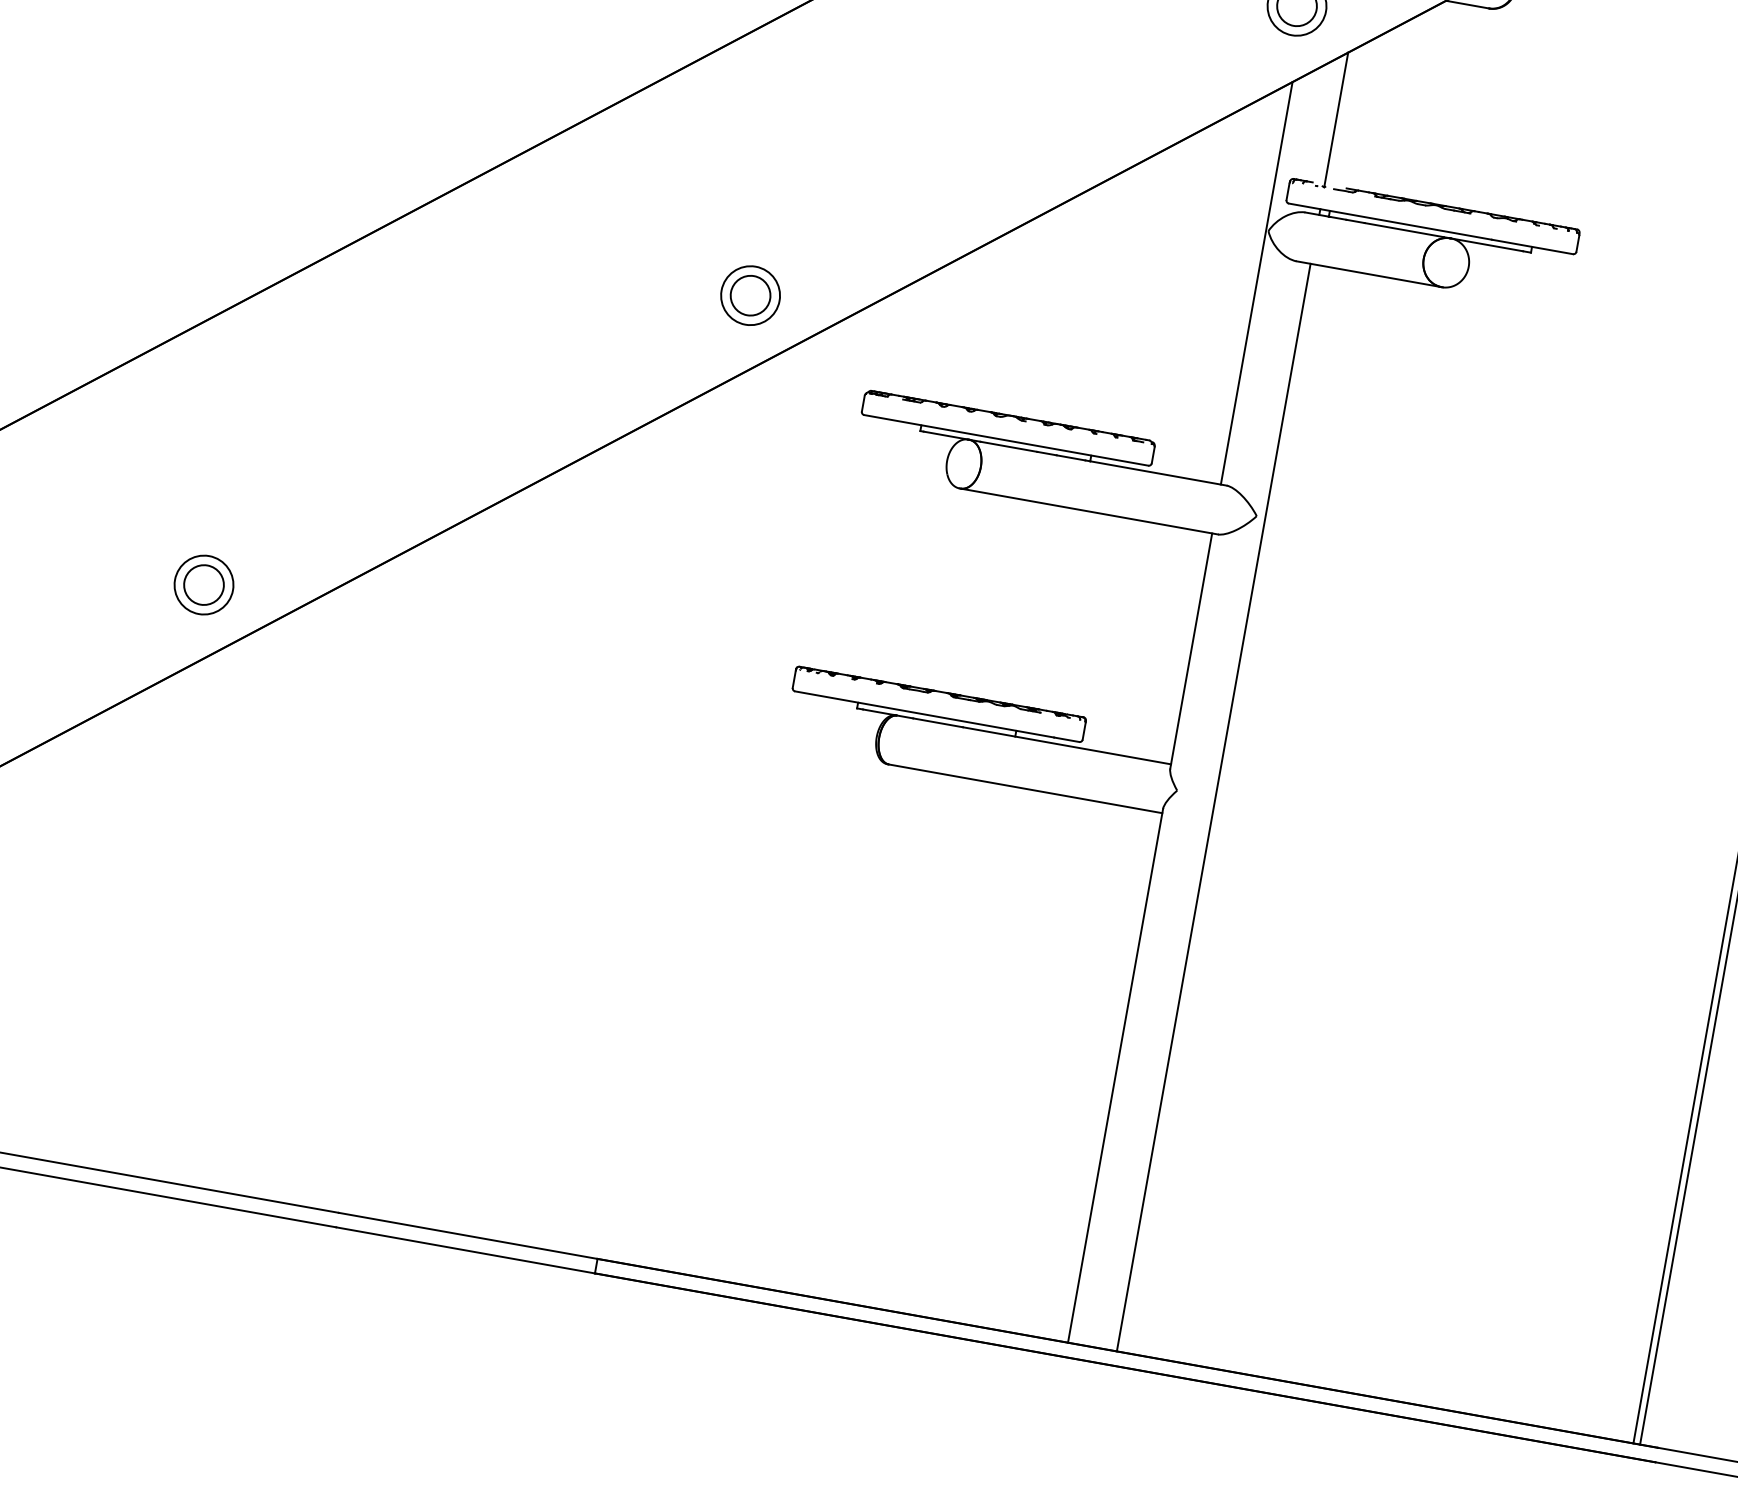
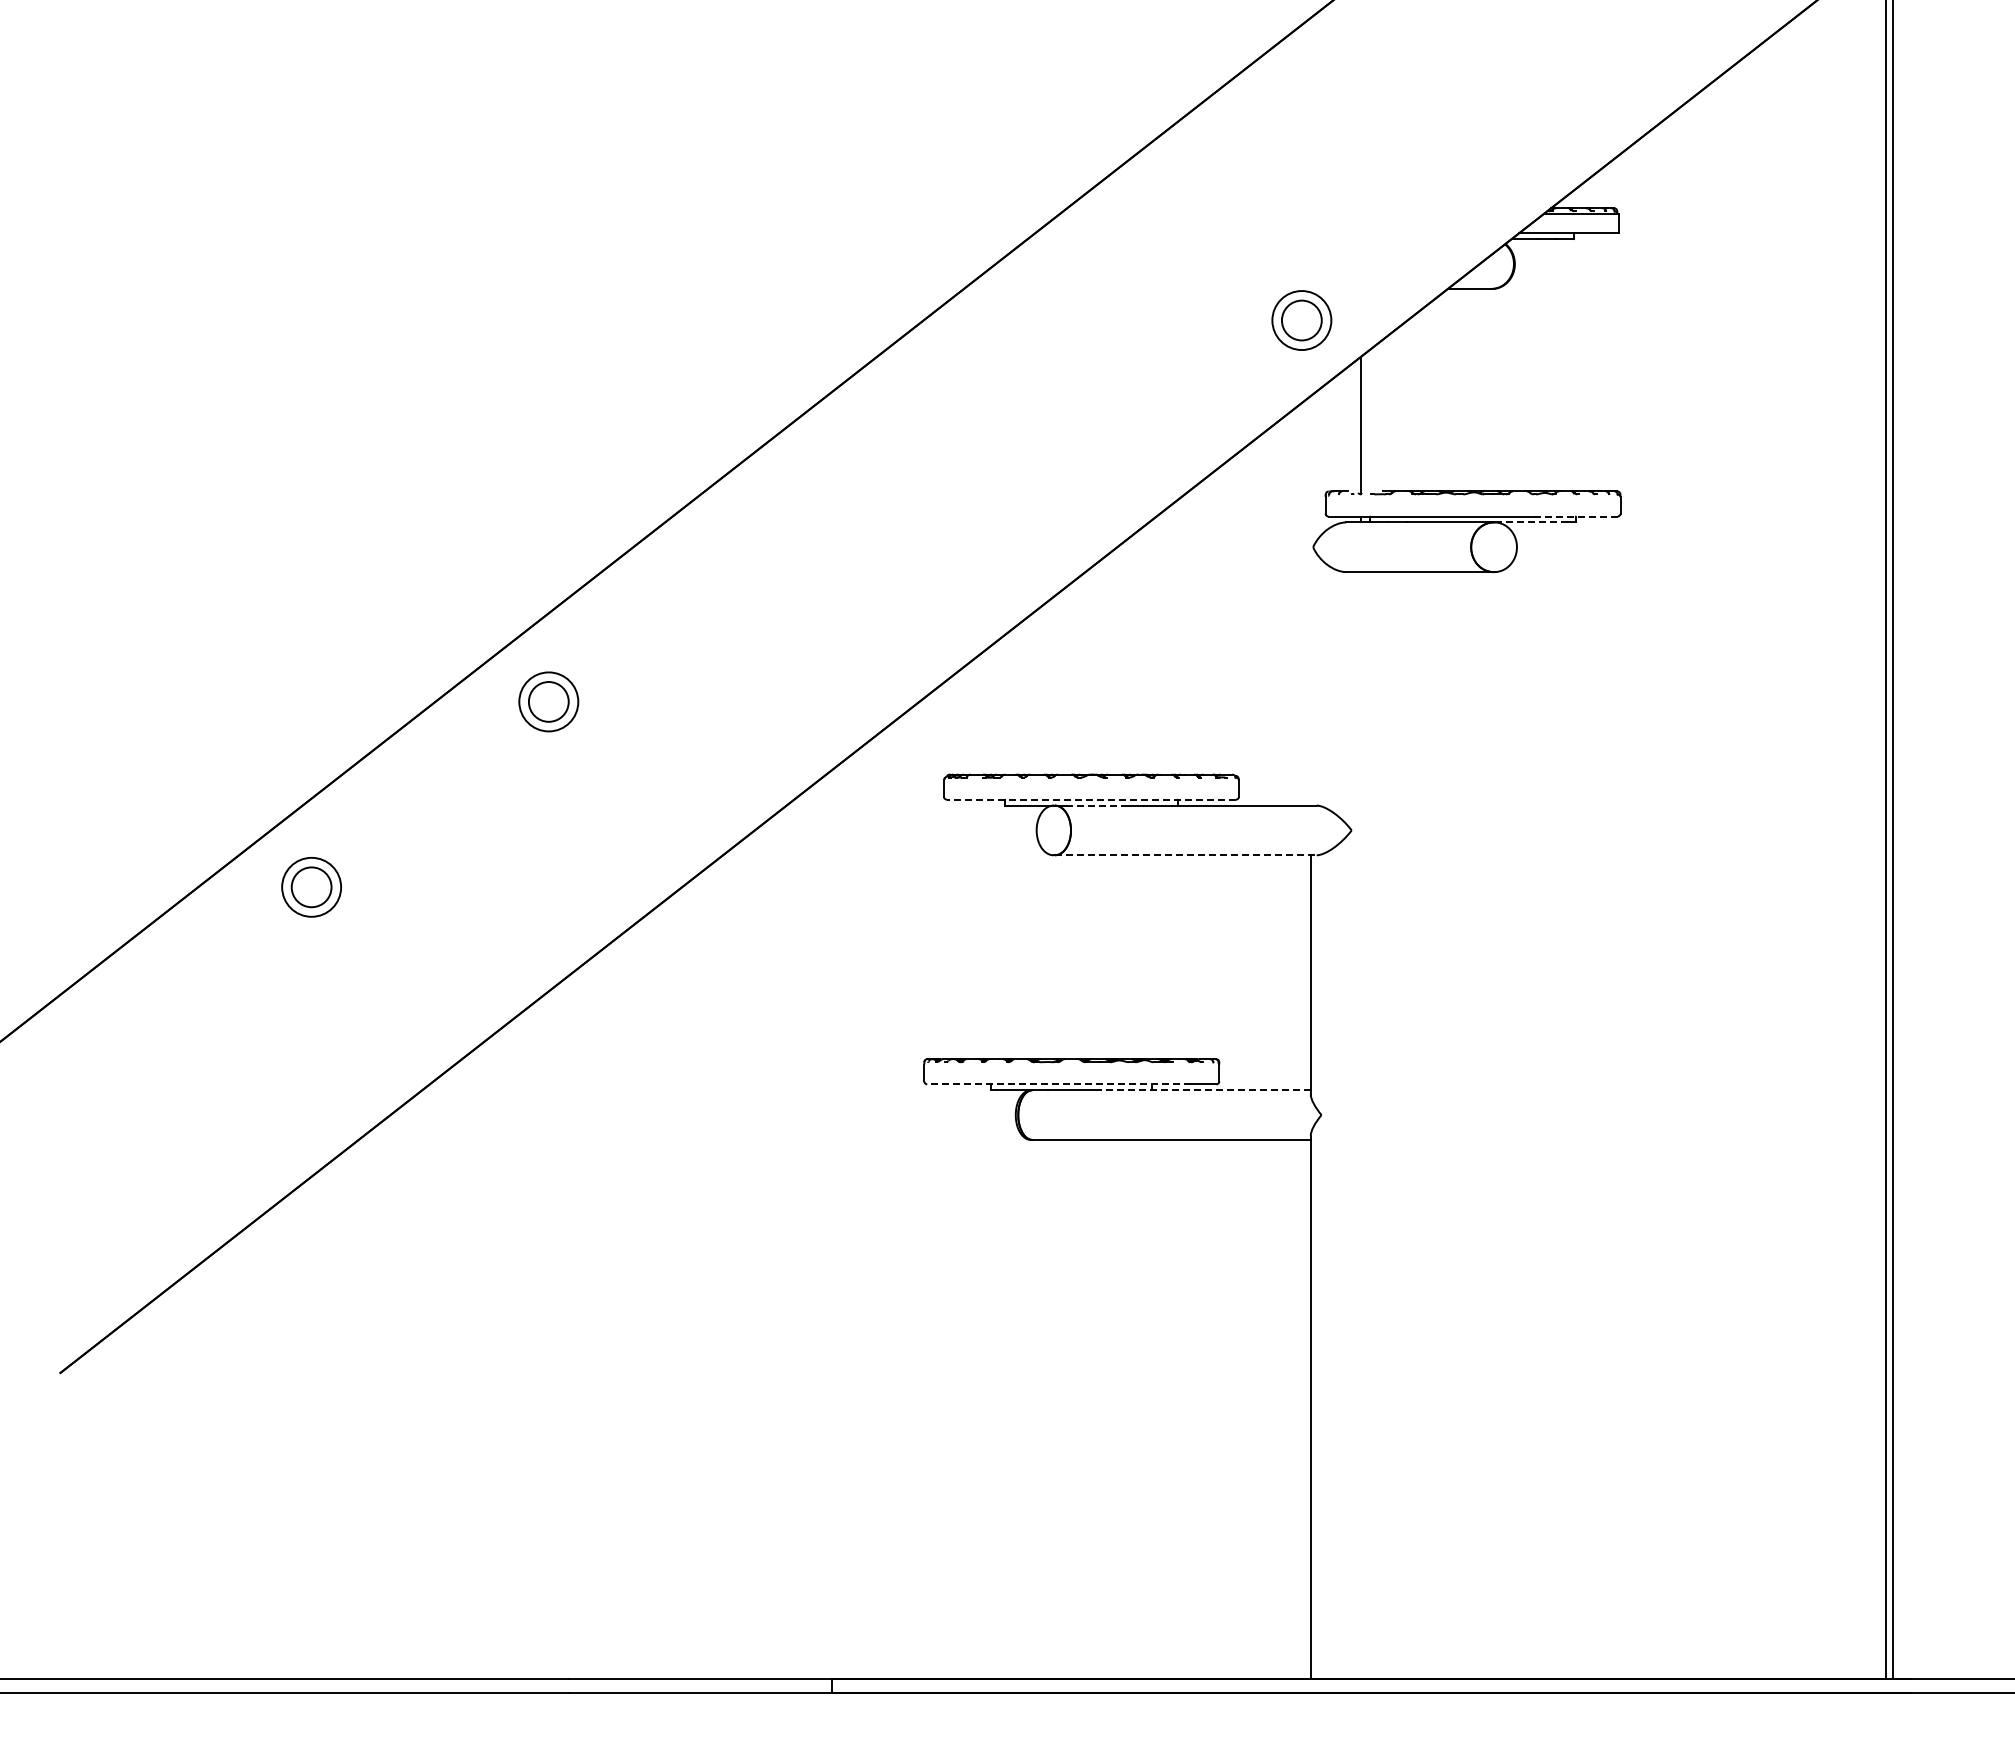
line: (1486, 244) -> (1530, 522), solid -> dashed
line: (1531, 246) -> (1575, 516), solid -> dashed
line: (1256, 282) -> (1310, 600), removed
part: (750, 295) -> (548, 701), moved
line: (1006, 440) -> (1091, 799), solid -> dashed
line: (1009, 446) -> (1095, 805), solid -> dashed
line: (1089, 511) -> (1185, 855), solid -> dashed
part: (204, 584) -> (311, 886), moved
line: (925, 714) -> (1059, 1084), solid -> dashed
line: (1066, 745) -> (1204, 1090), solid -> dashed
line: (1213, 807) -> (1360, 1125), removed

